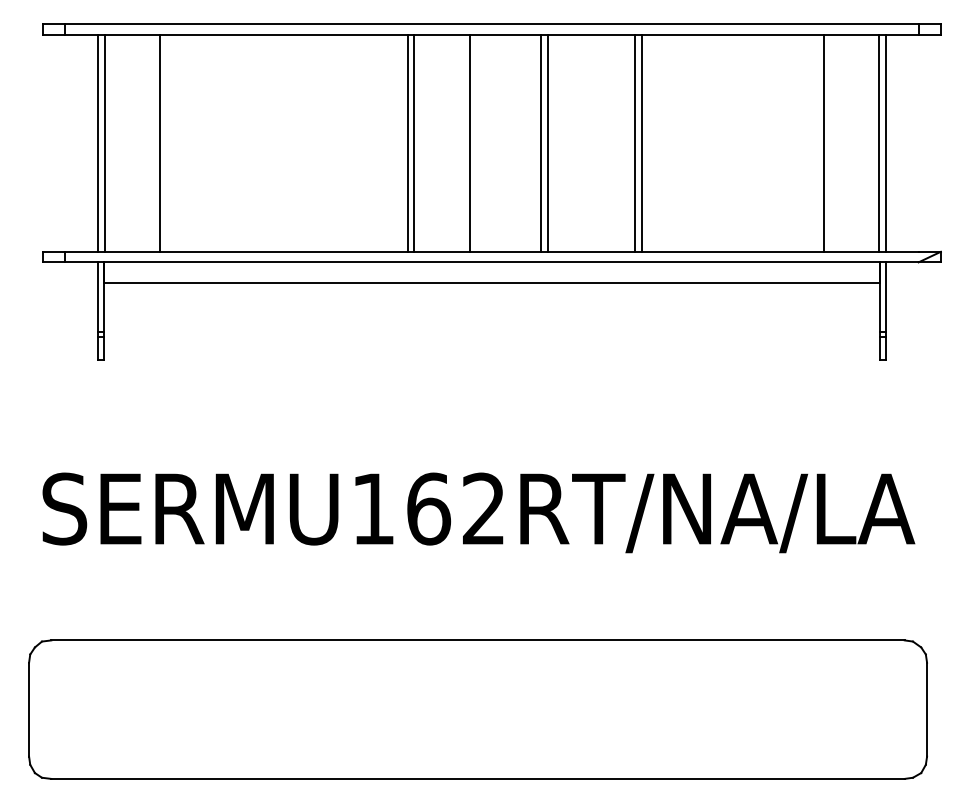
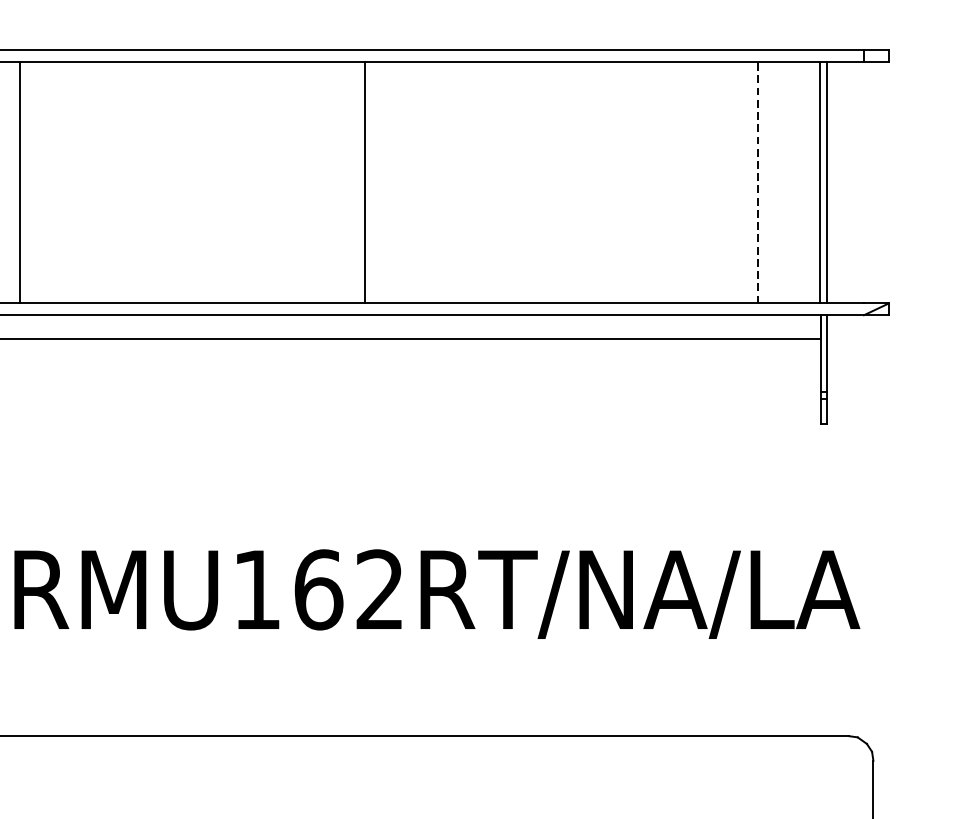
line: (407, 142) -> (295, 181), removed
line: (413, 142) -> (301, 181), removed
line: (540, 142) -> (443, 181), removed
line: (547, 142) -> (450, 181), removed
line: (634, 142) -> (547, 181), removed
line: (641, 142) -> (555, 181), removed
line: (823, 143) -> (758, 182), solid -> dashed

